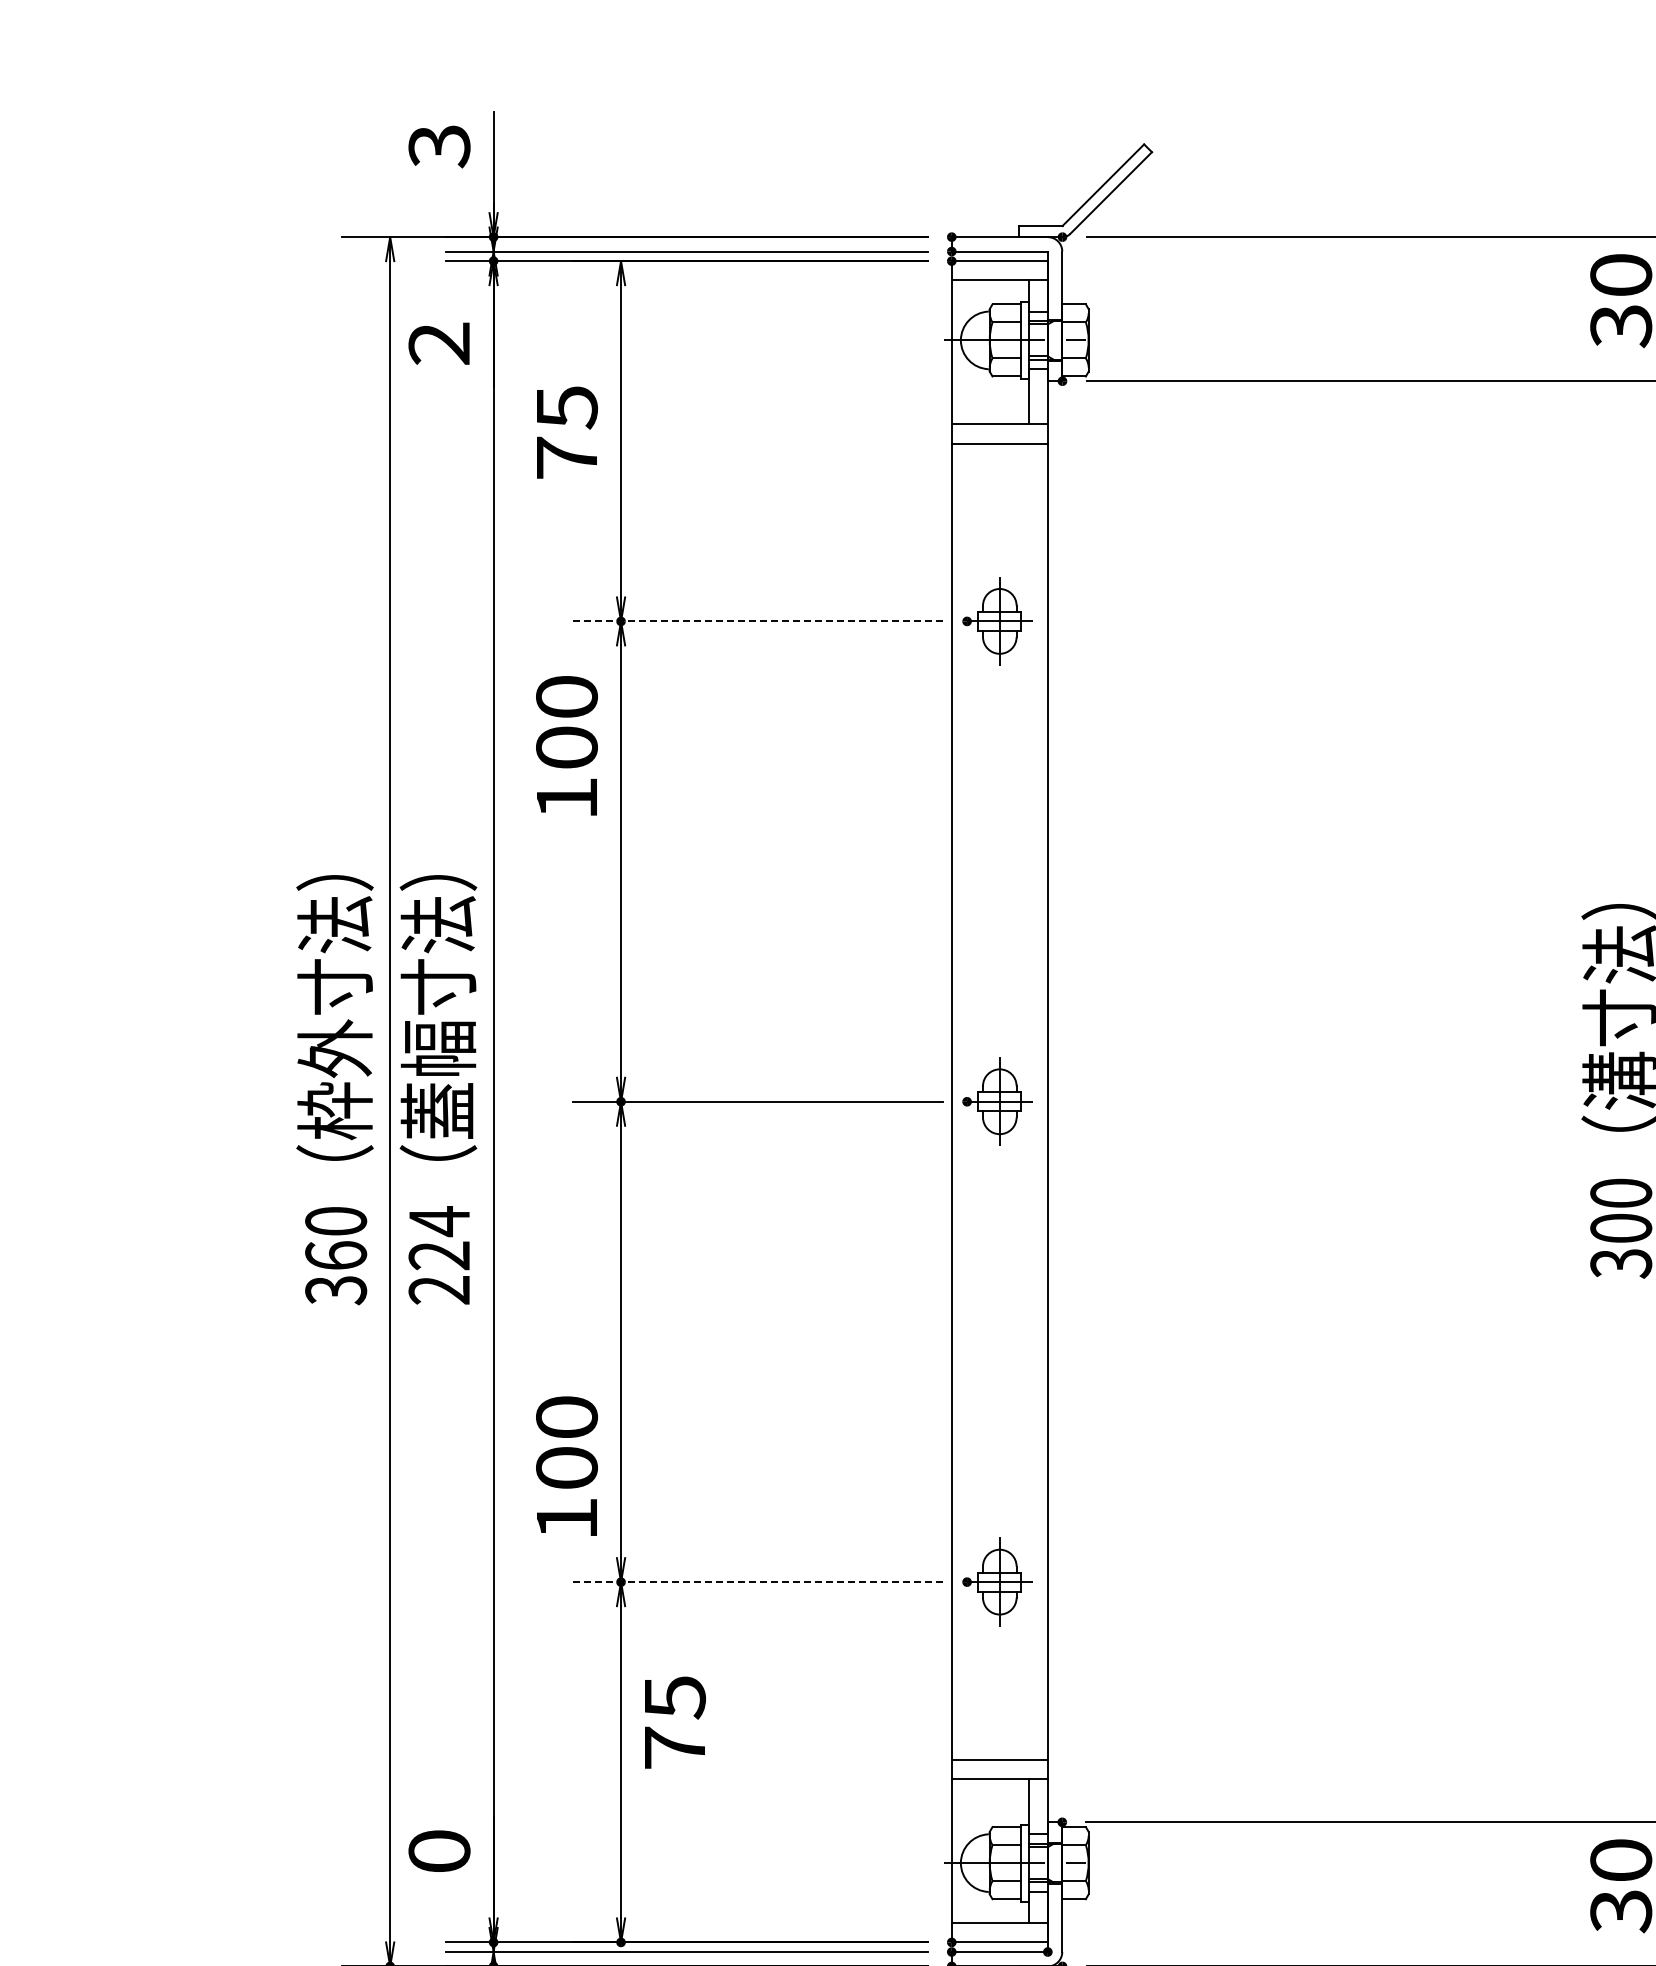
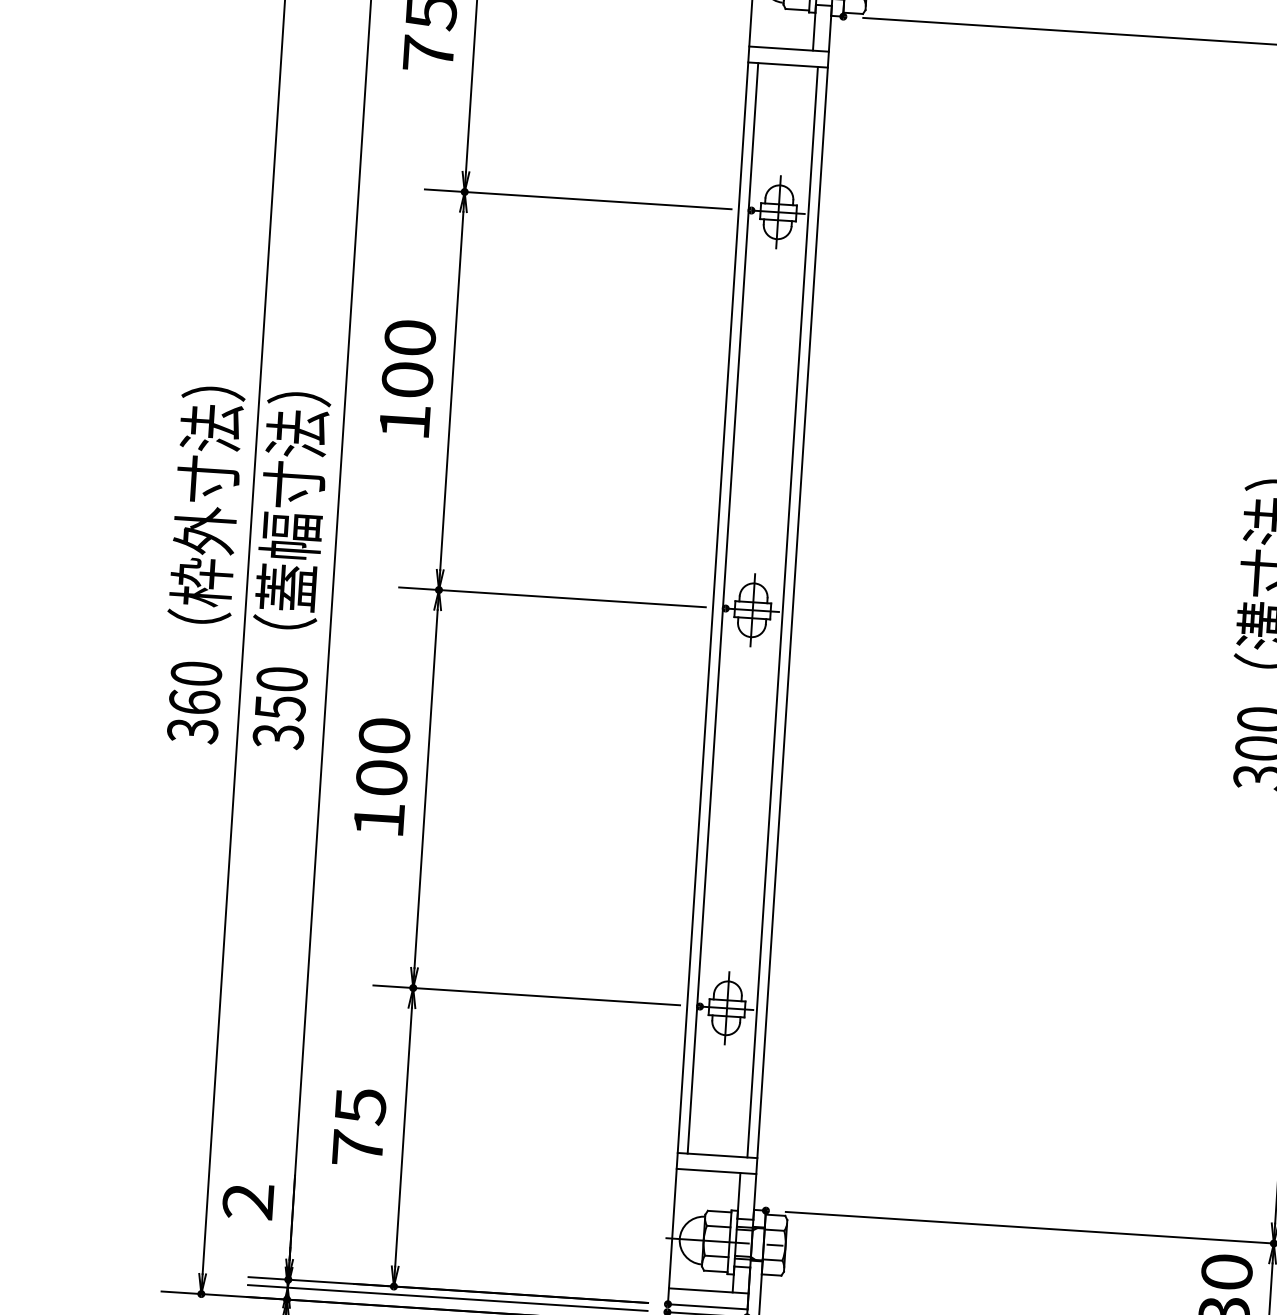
line: (757, 621) -> (577, 199), dashed -> solid
text: (566, 745) -> (407, 378), moved
line: (963, 1101) -> (722, 608), added
line: (1035, 1101) -> (782, 611), added
text: (439, 1255) -> (280, 707), 224 -> 350
text: (566, 1465) -> (381, 775), moved
line: (757, 1582) -> (526, 995), dashed -> solid
text: (675, 1722) -> (359, 1127), moved
text: (439, 1851) -> (248, 1201), 0 -> 2

